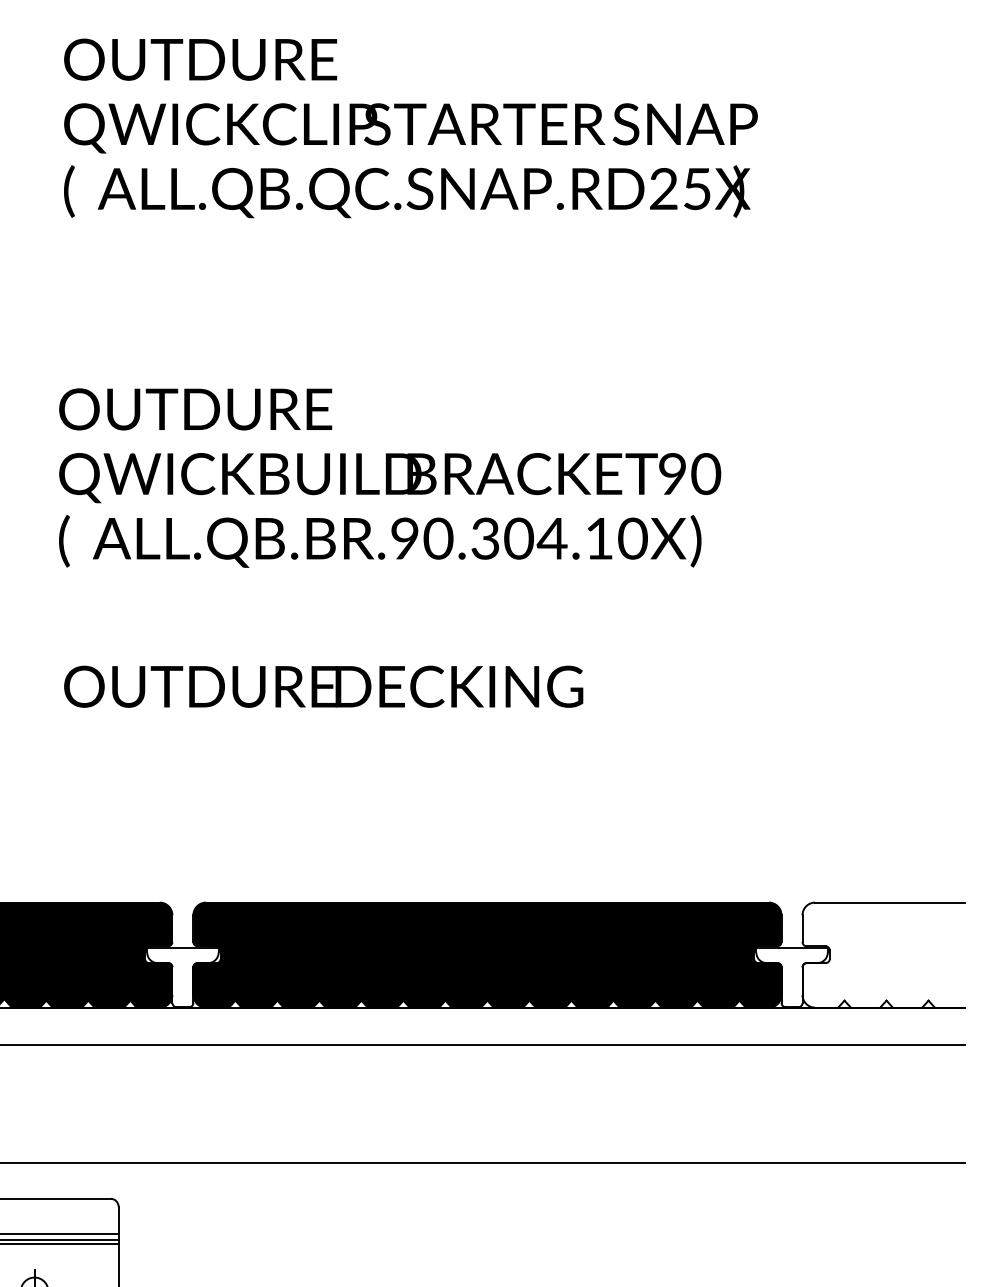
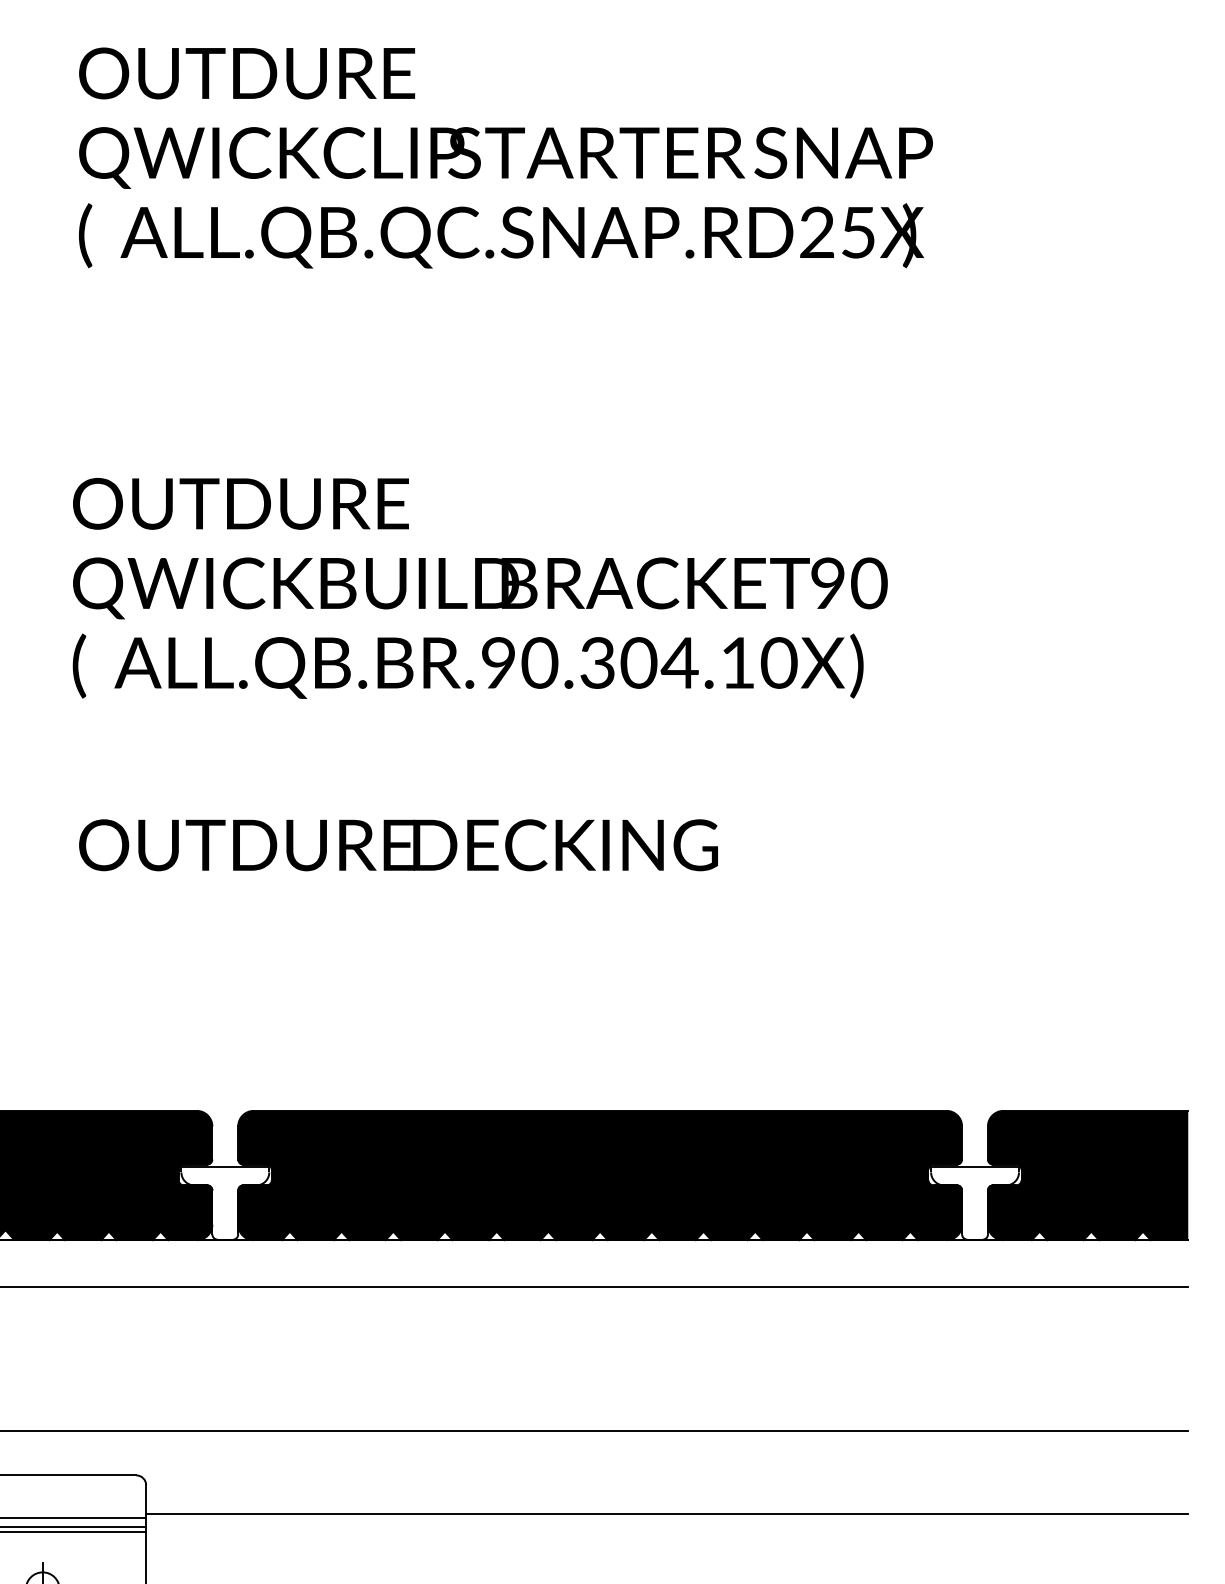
fill: (883, 954) -> (1087, 1174), added
line: (541, 1230) -> (666, 1514), added

